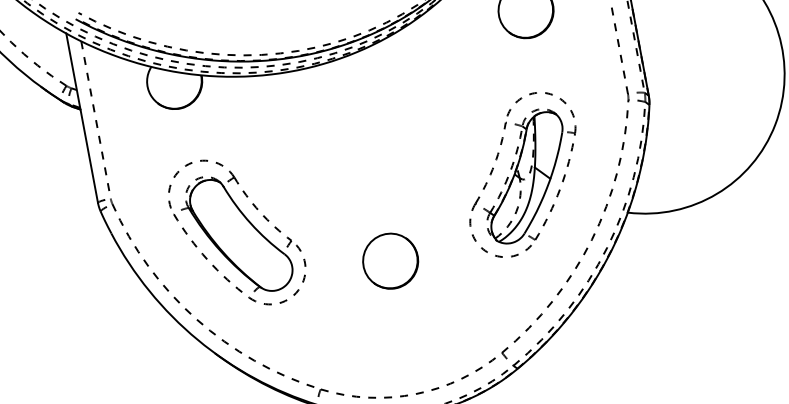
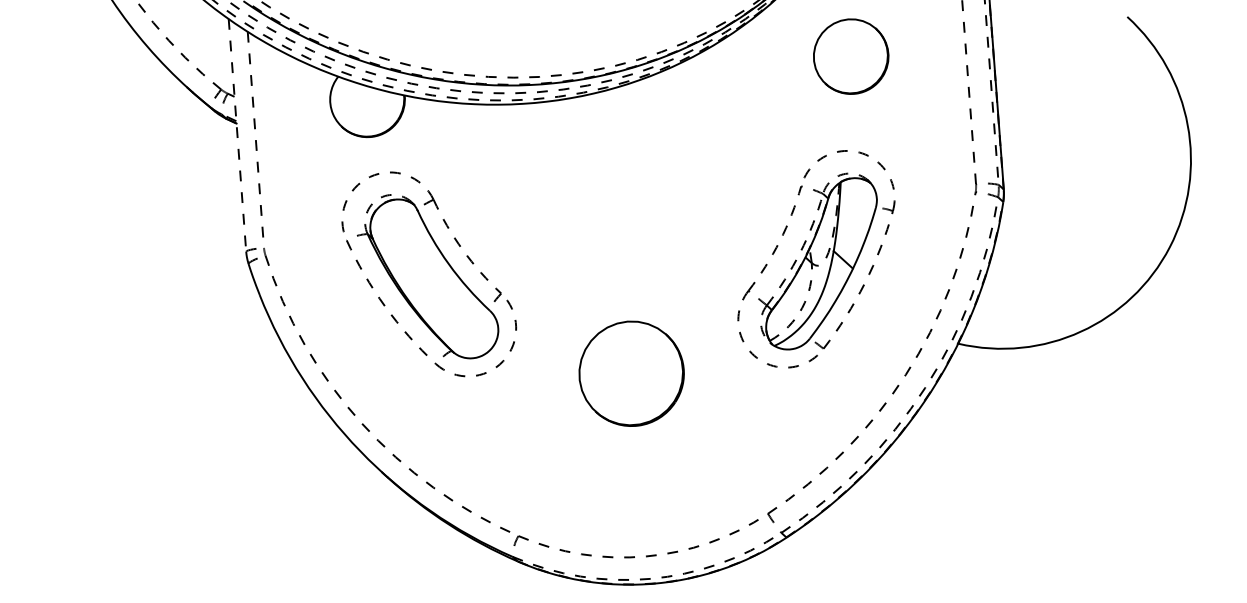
line: (82, 118) -> (237, 135), solid -> dashed
part: (522, 175) -> (816, 259), moved
part: (237, 232) -> (429, 274), moved
part: (390, 260) -> (631, 373), size x1.4

